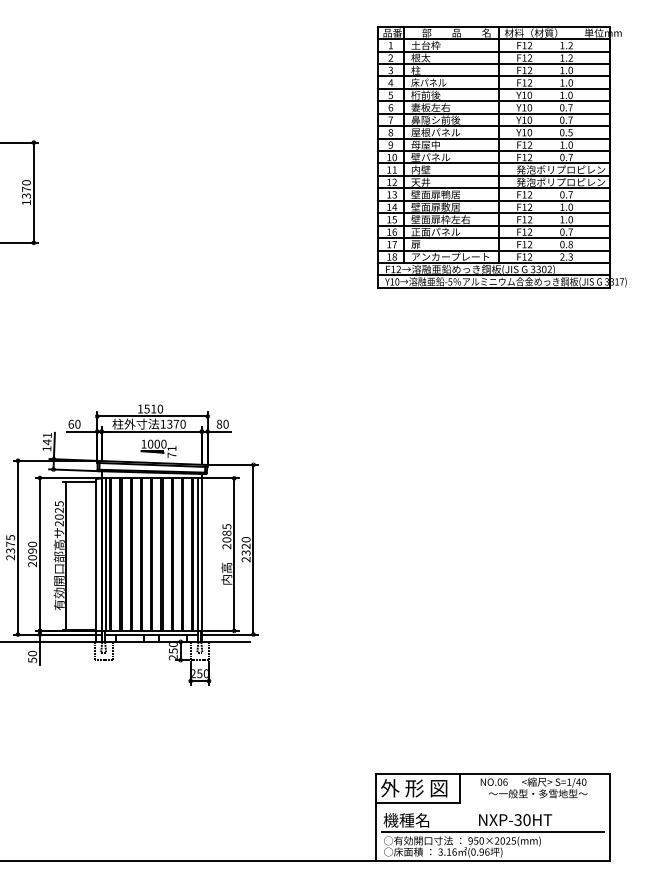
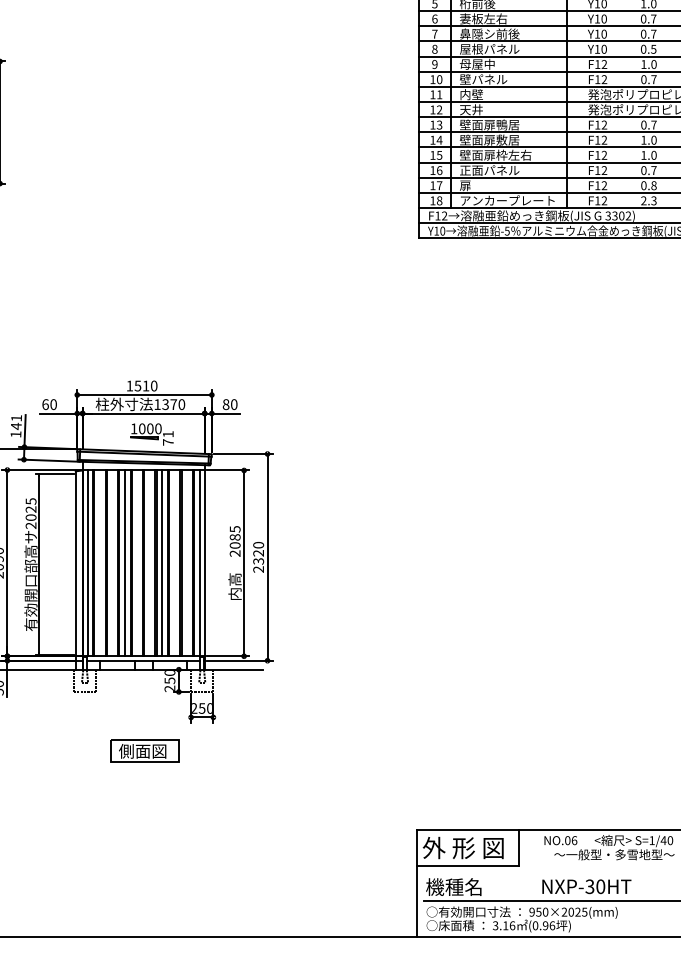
line: (136, 554) -> (125, 563), added
line: (167, 554) -> (162, 563), added
part: (152, 708) -> (144, 750), added

